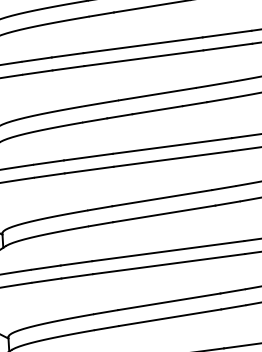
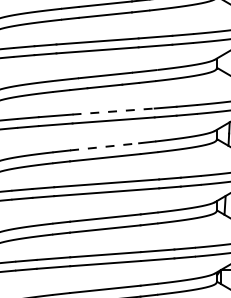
line: (173, 145) -> (114, 111), solid -> dashed
line: (162, 197) -> (104, 146), solid -> dashed

